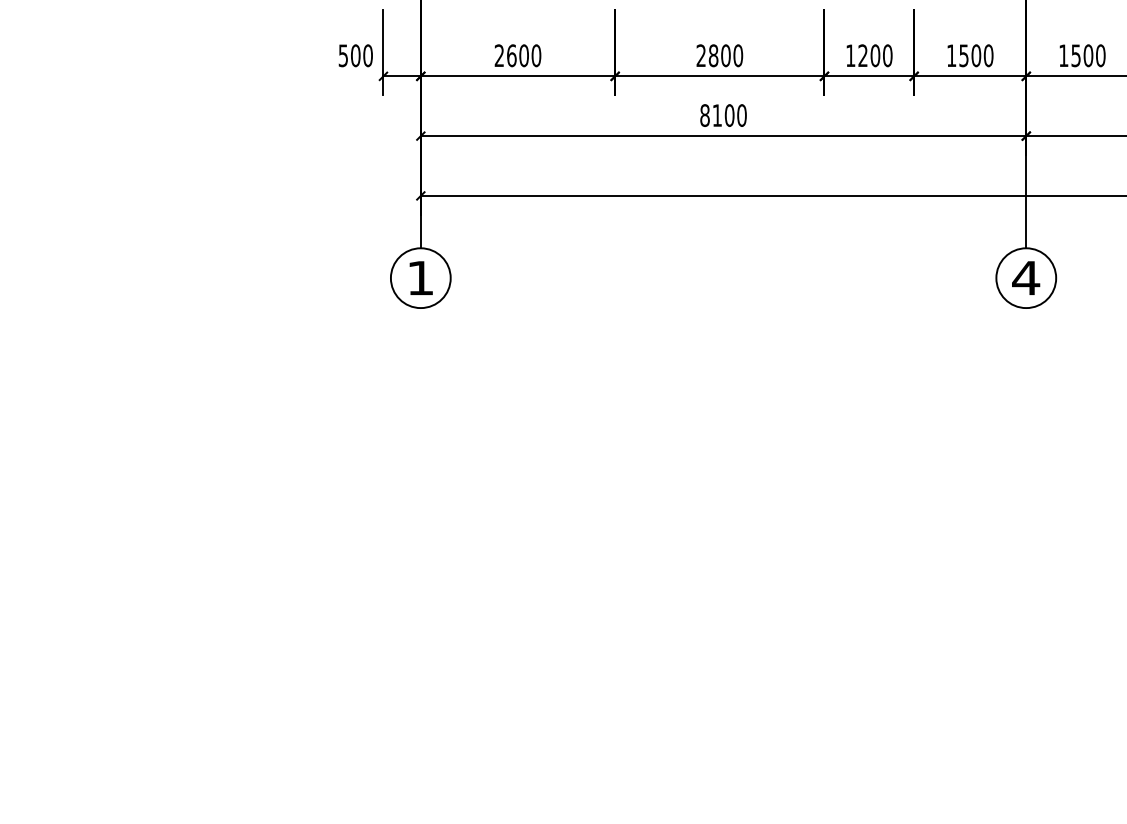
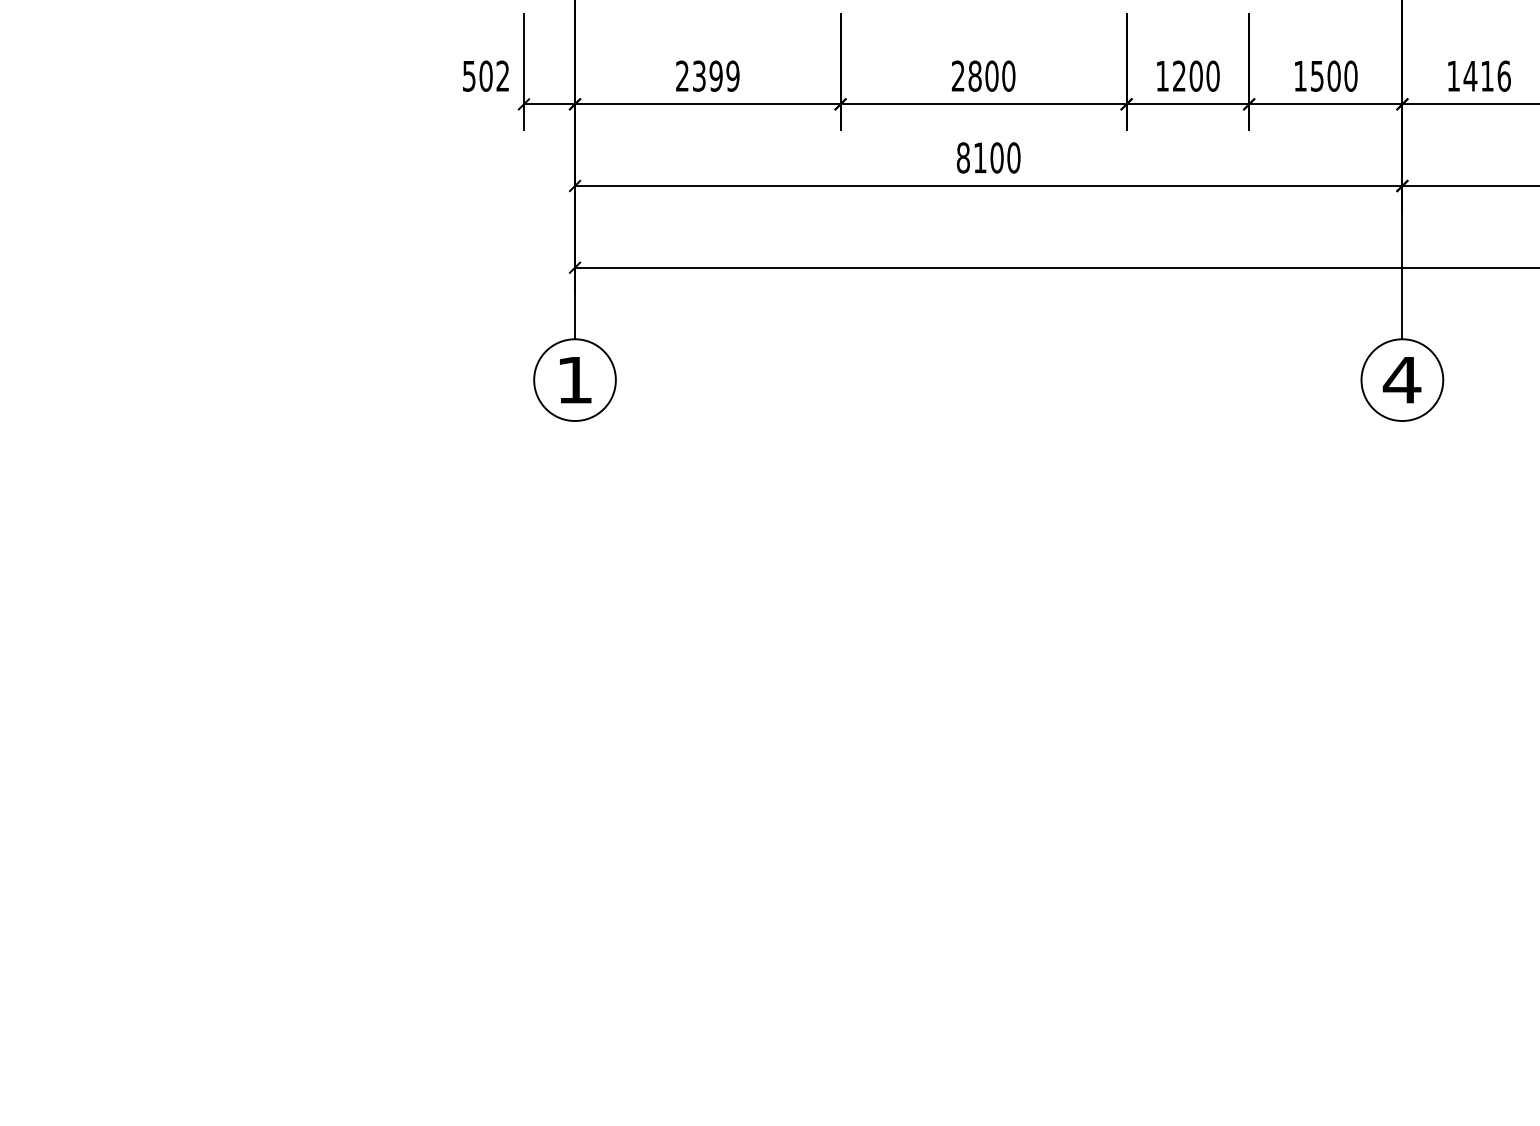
text: (367, 55) -> (502, 75), 500 -> 502
text: (524, 55) -> (716, 75), 2600 -> 2399
text: (1088, 55) -> (1487, 75), 1500 -> 1416

